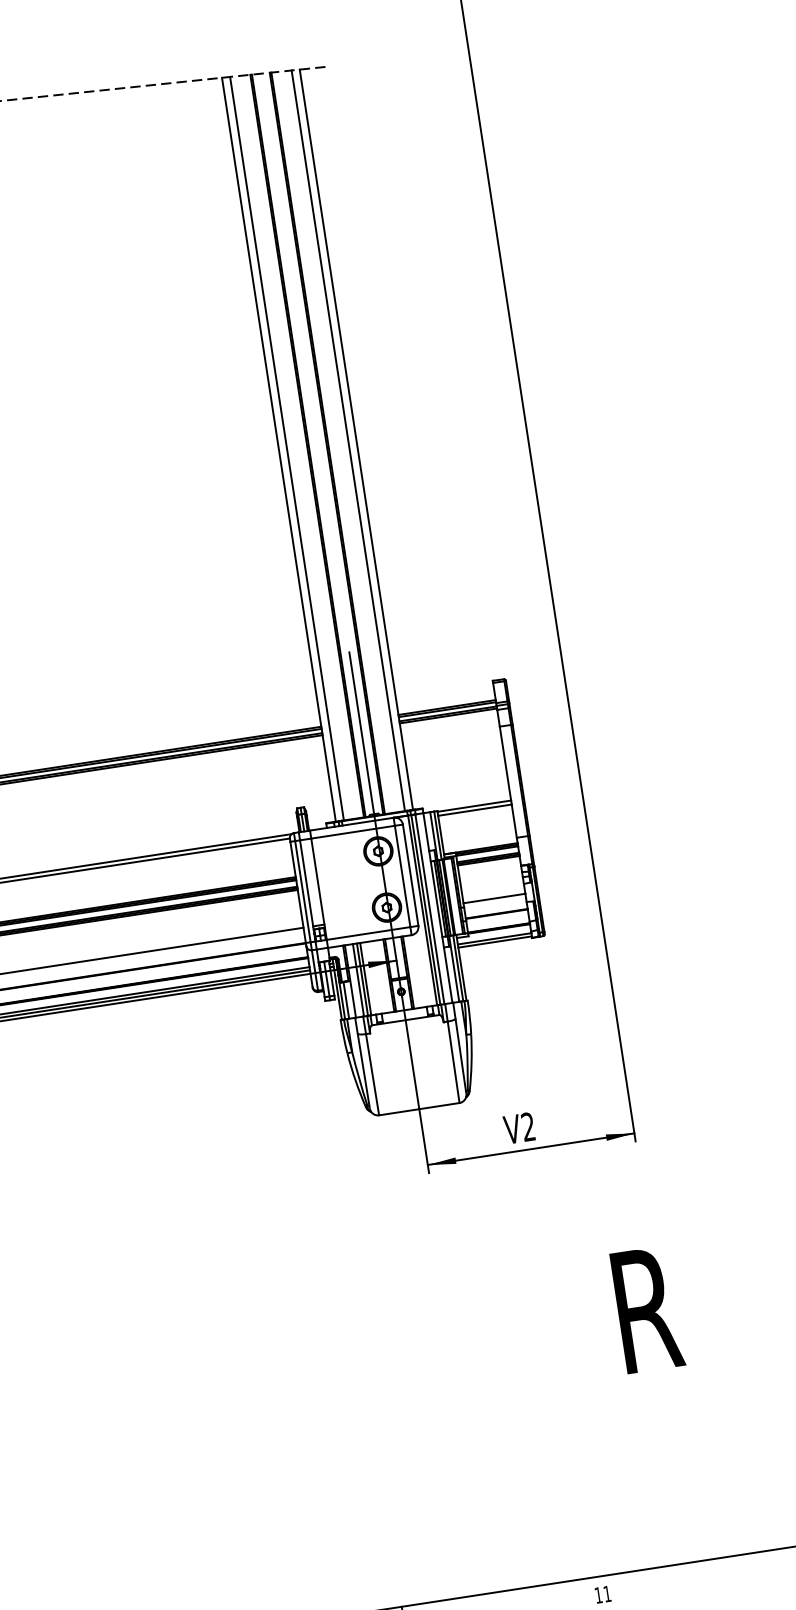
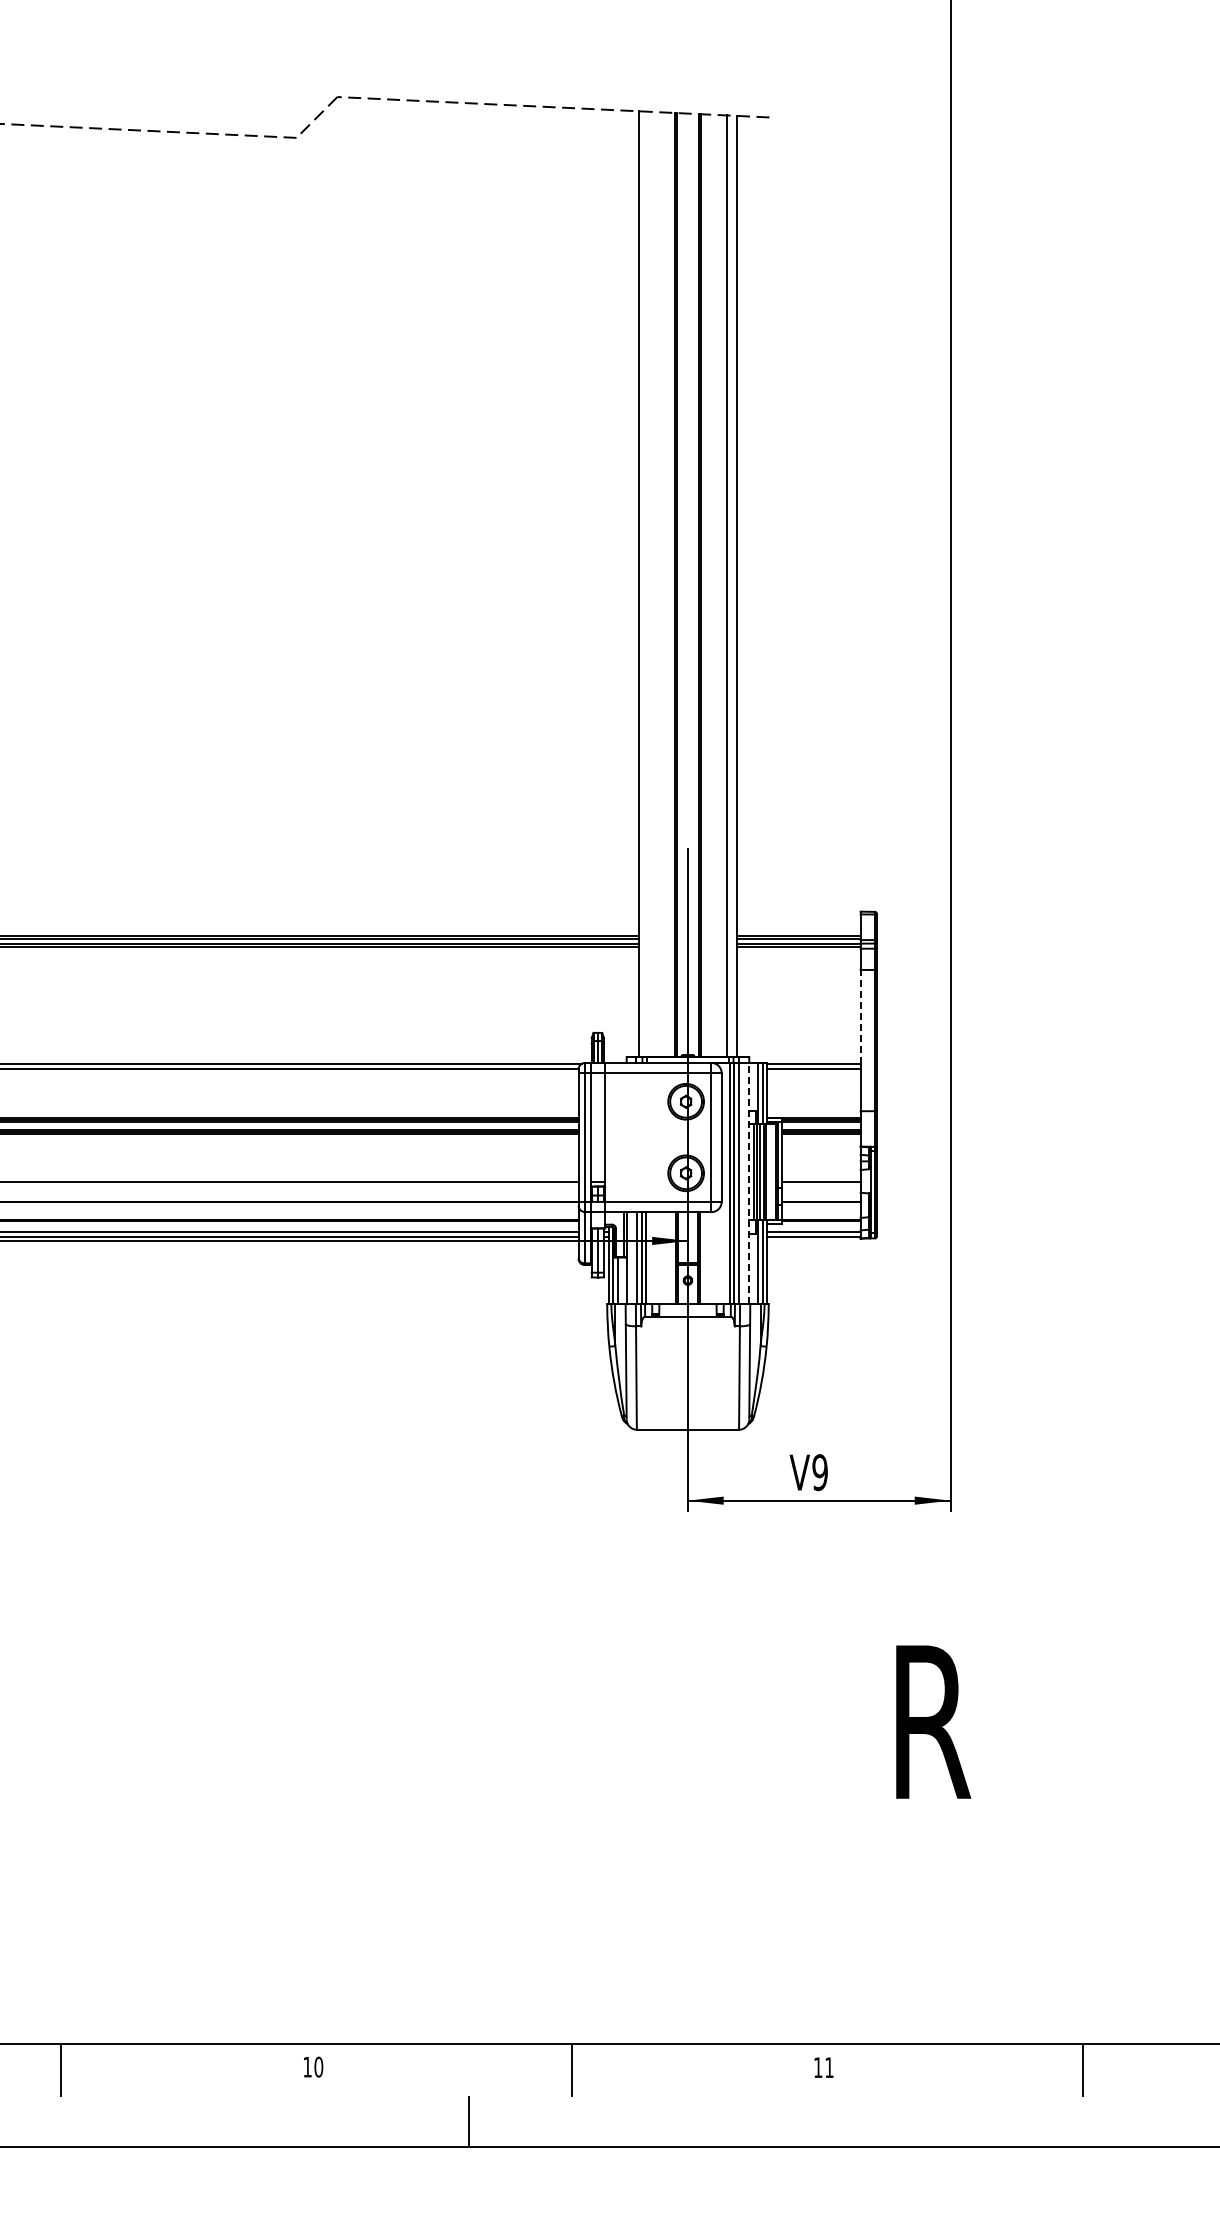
line: (287, 448) -> (649, 583), removed
line: (505, 763) -> (860, 1016), solid -> dashed
line: (438, 908) -> (749, 1183), solid -> dashed
text: (527, 1126) -> (819, 1472), V2 -> V9

